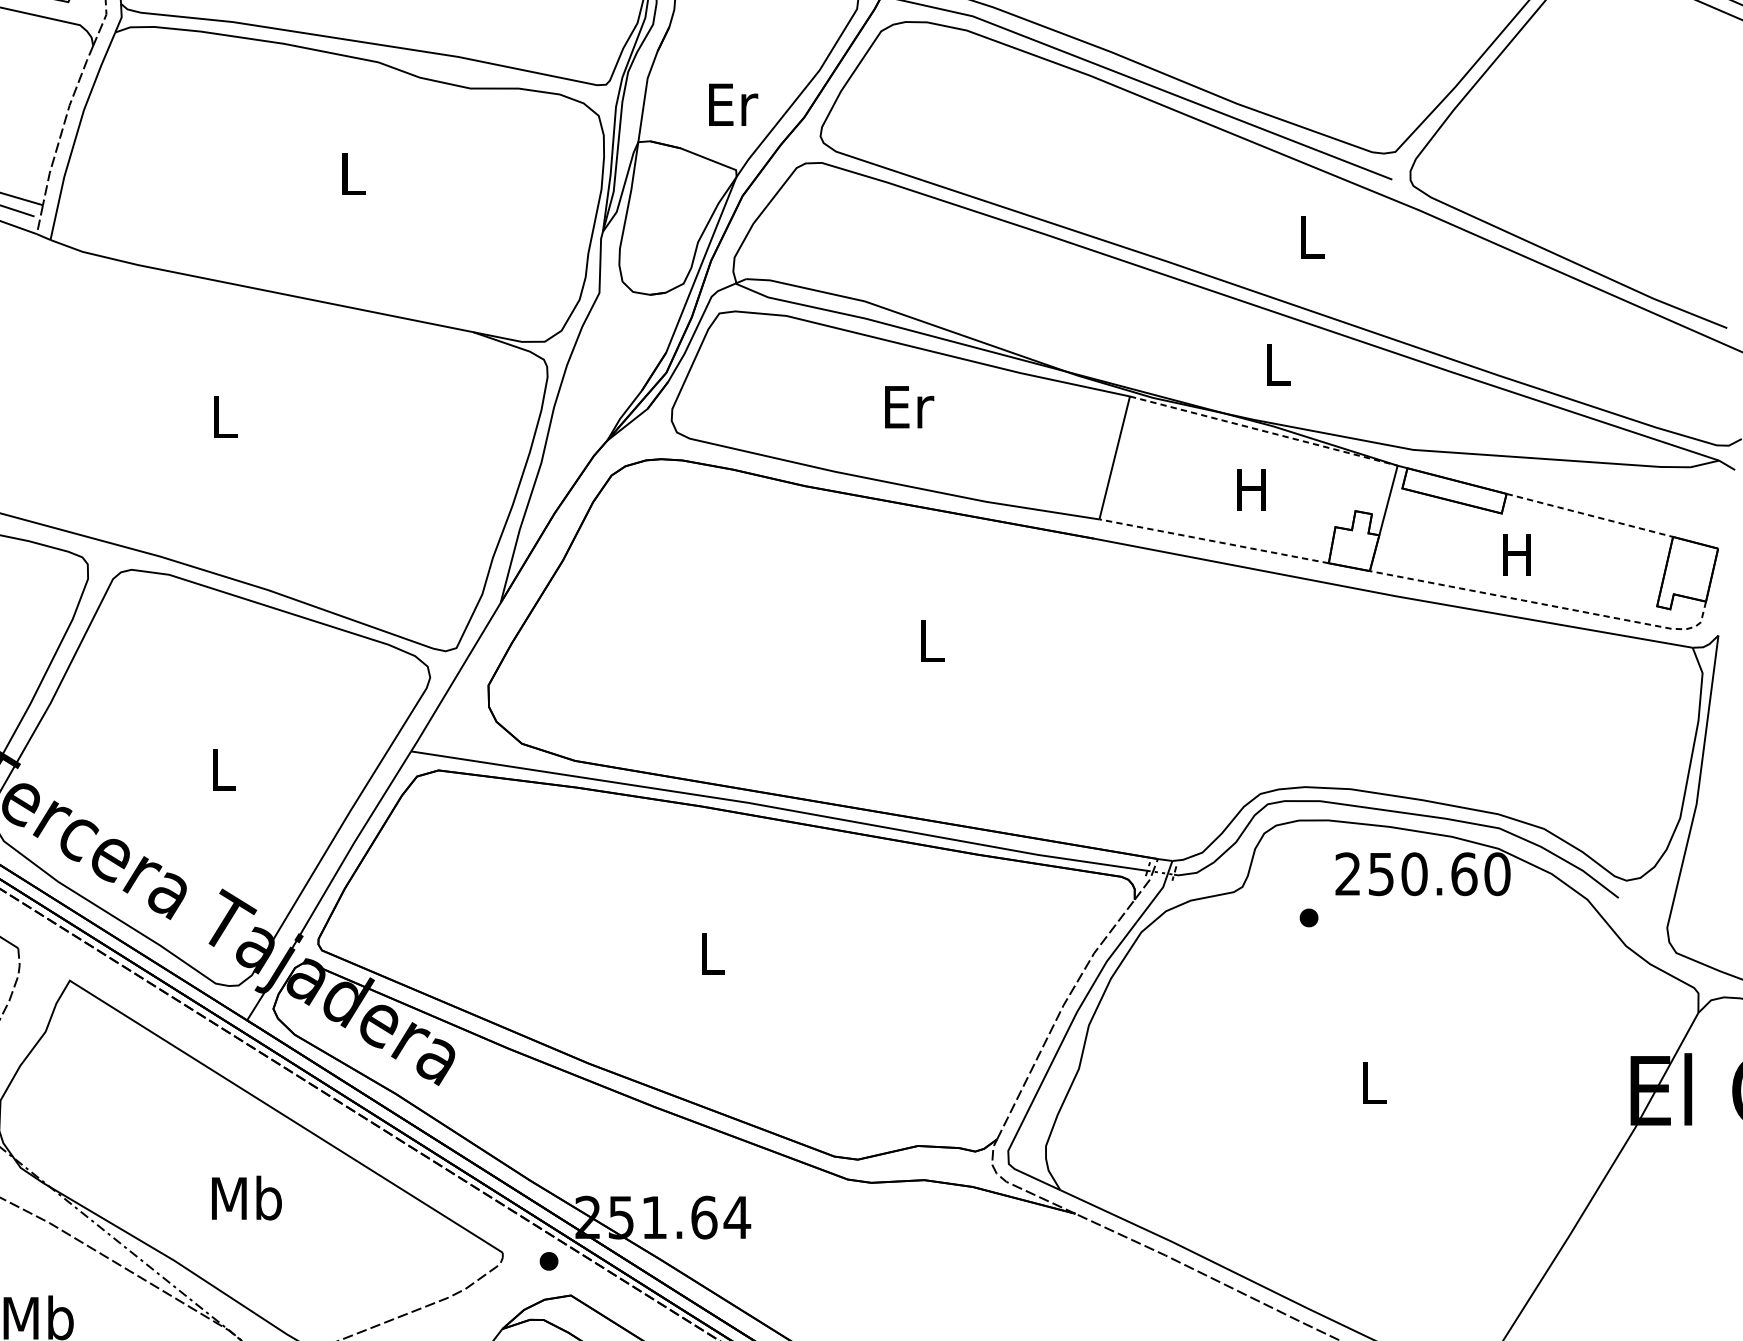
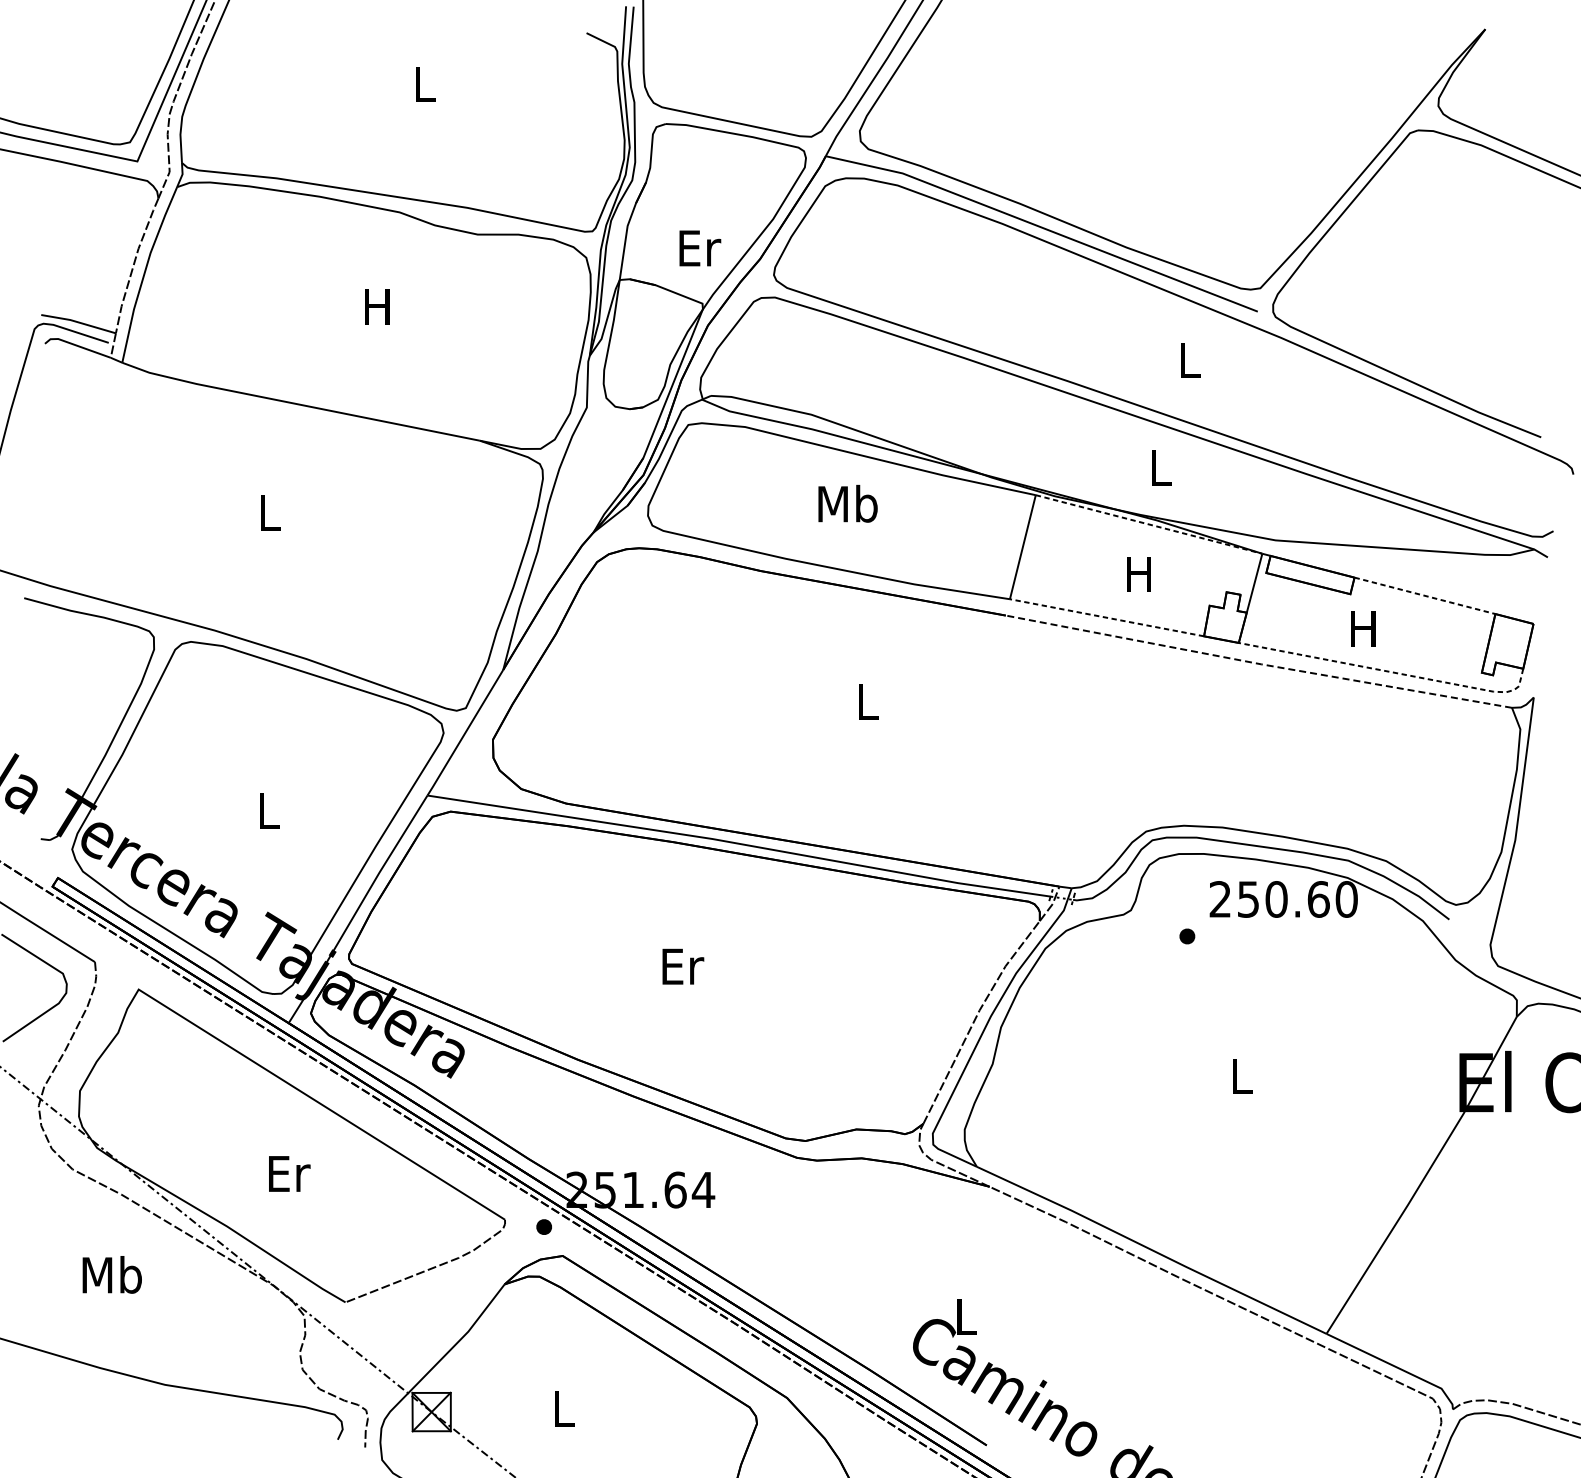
text: (352, 173) -> (377, 306), L -> H
text: (907, 406) -> (847, 503), Er -> Mb
line: (1393, 595) -> (1258, 663), solid -> dashed
text: (713, 953) -> (683, 966), L -> Er
text: (246, 1198) -> (288, 1173), Mb -> Er

